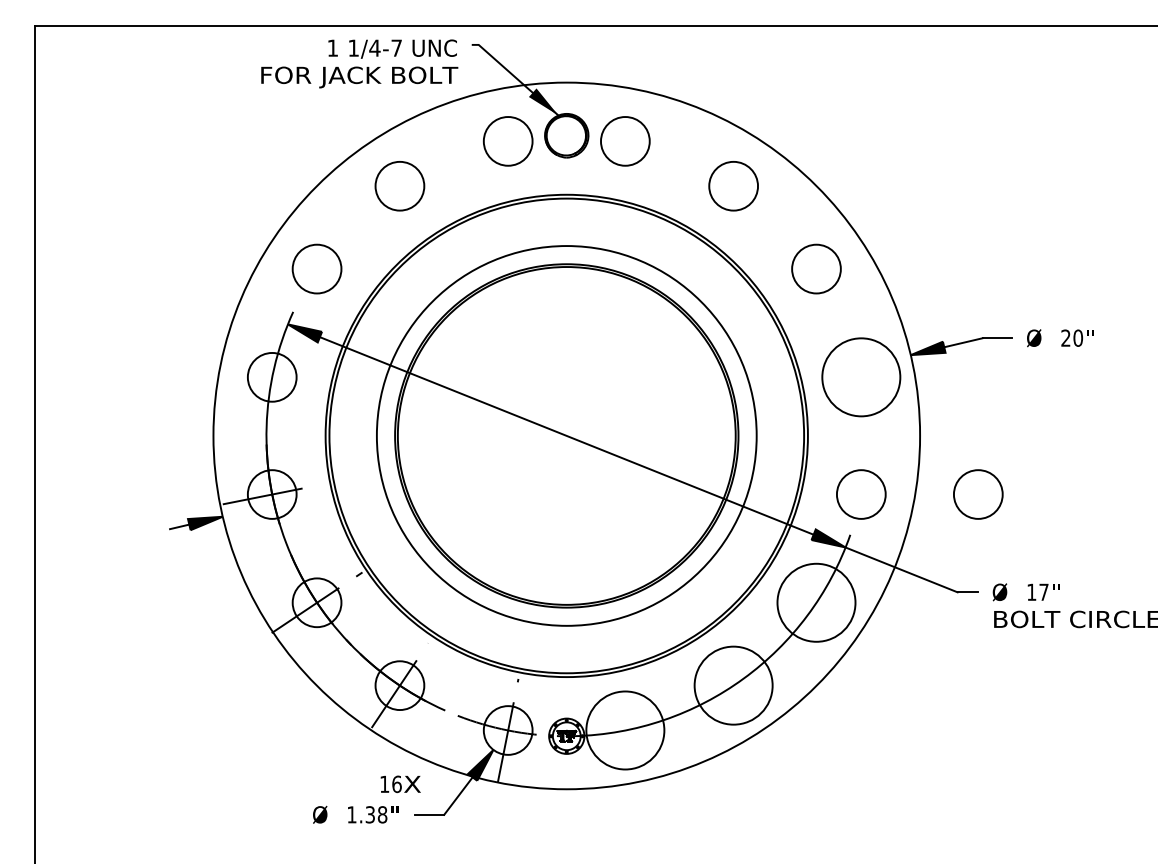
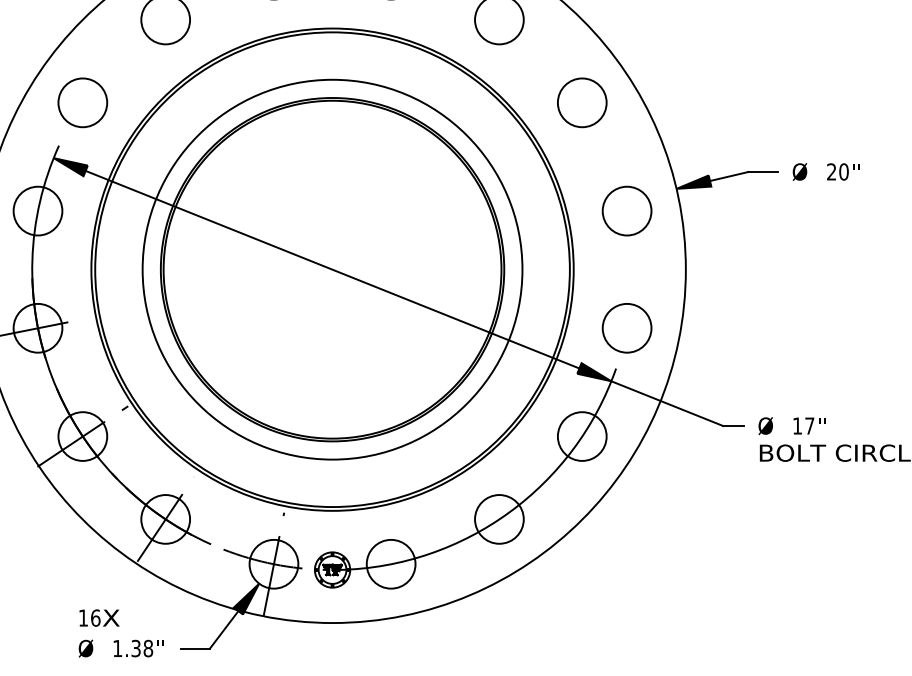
circle: (860, 376) -> (626, 210), size x0.62
circle: (978, 494) -> (744, 328), removed
circle: (816, 602) -> (582, 436), size x0.62
circle: (733, 685) -> (499, 519), size x0.62
circle: (625, 730) -> (391, 564), size x0.62
text: (400, 784) -> (99, 618), moved

